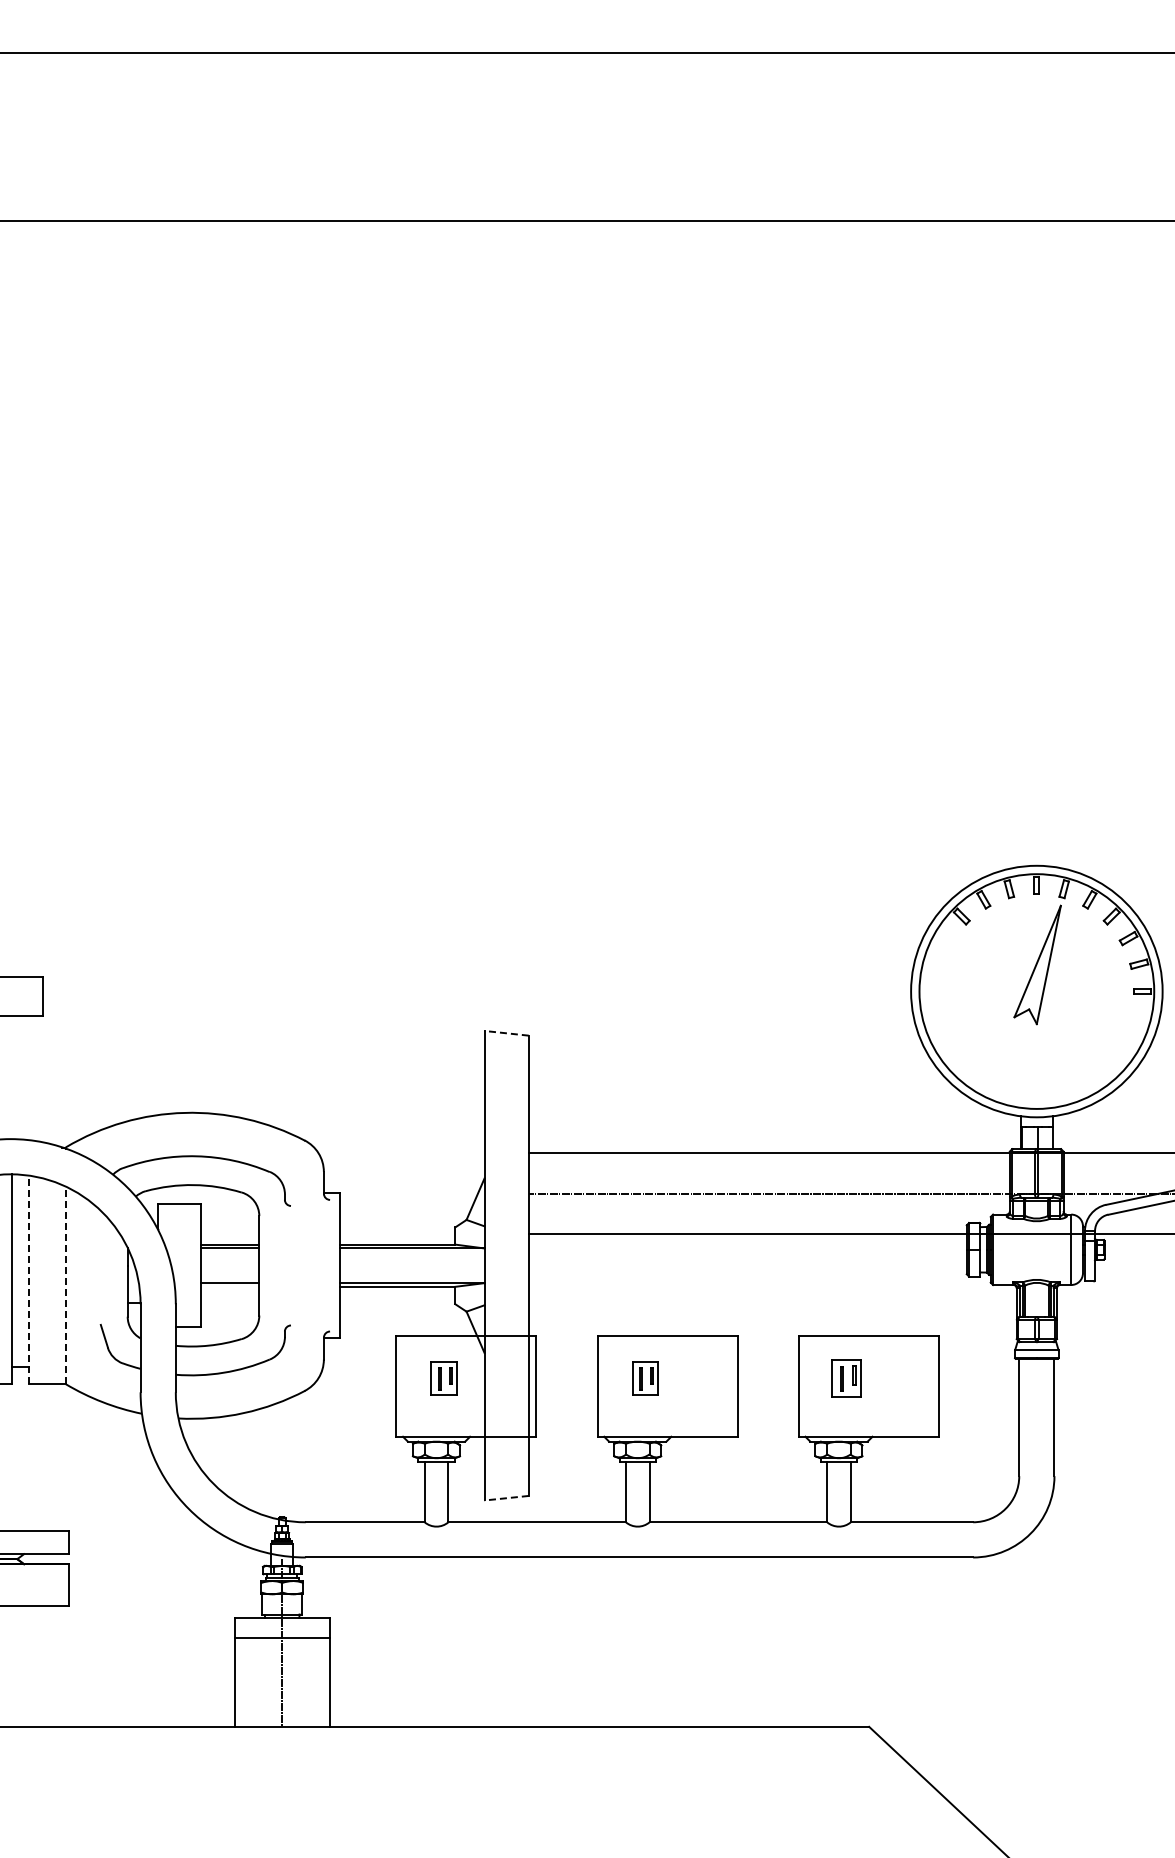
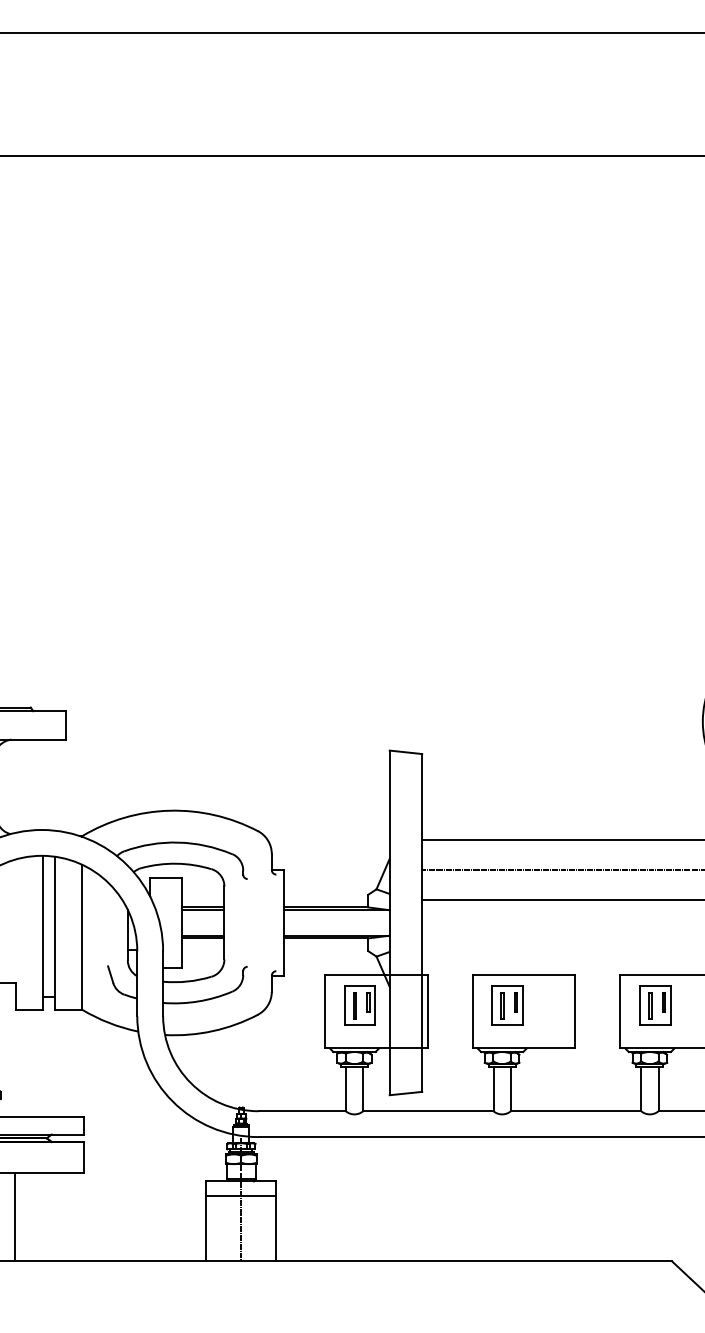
line: (506, 1033) -> (405, 752), dashed -> solid
line: (28, 1279) -> (54, 933), dashed -> solid
line: (65, 1285) -> (82, 937), dashed -> solid
line: (230, 1286) -> (203, 938), added
part: (443, 1378) -> (359, 1005), size x1.67
part: (644, 1378) -> (507, 1005), size x1.67
part: (846, 1378) -> (655, 1005), size x1.43
line: (506, 1498) -> (405, 1093), dashed -> solid

